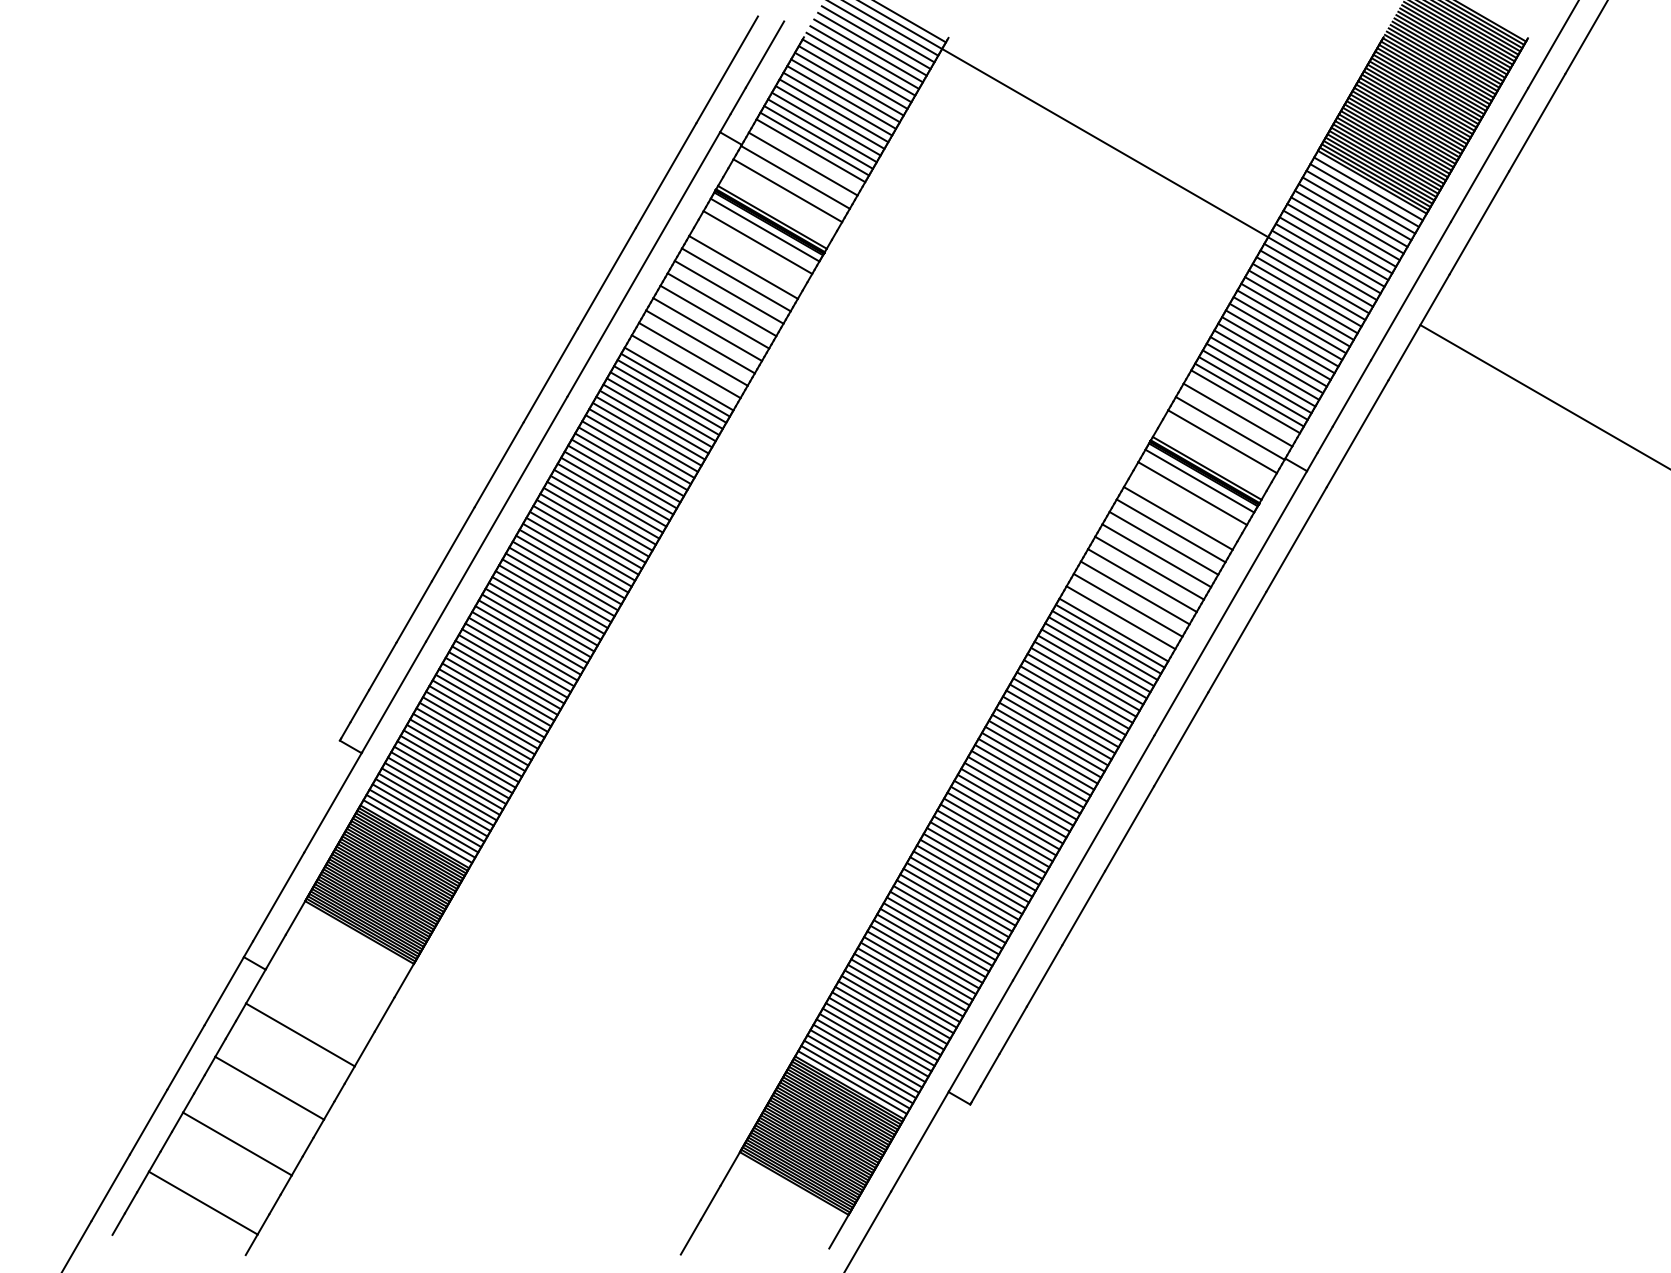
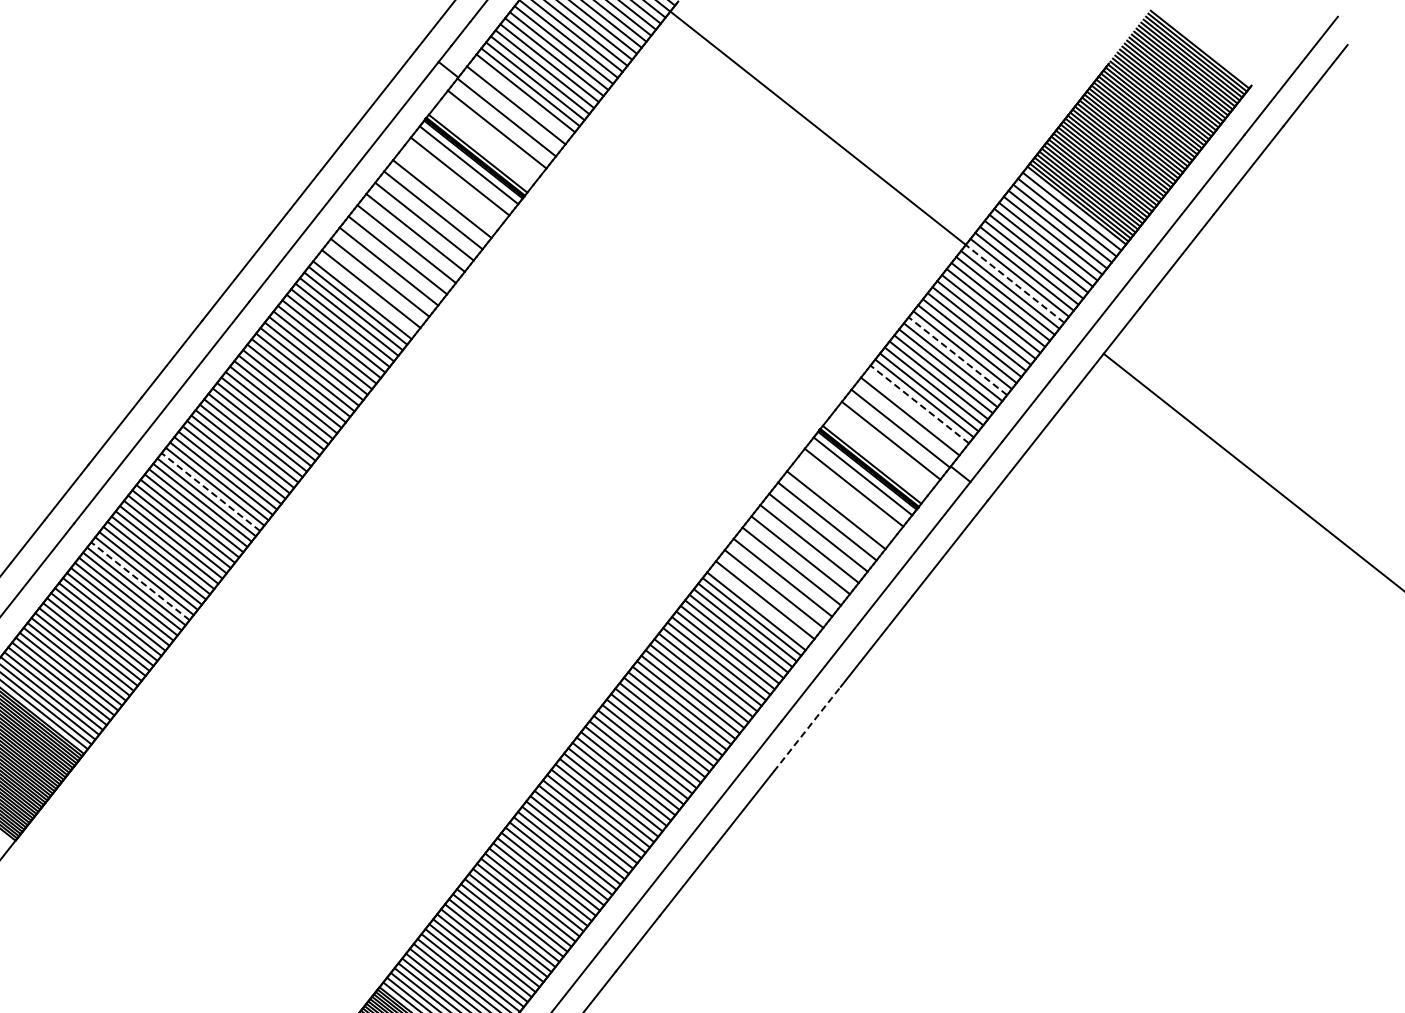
line: (1322, 268) -> (1015, 283), solid -> dashed
line: (1276, 348) -> (957, 356), solid -> dashed
line: (1245, 401) -> (919, 404), solid -> dashed
line: (556, 590) -> (210, 491), solid -> dashed
line: (500, 689) -> (140, 581), solid -> dashed
line: (1181, 738) -> (807, 728), solid -> dashed

